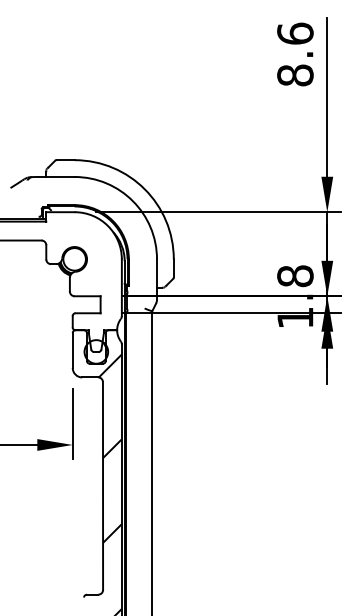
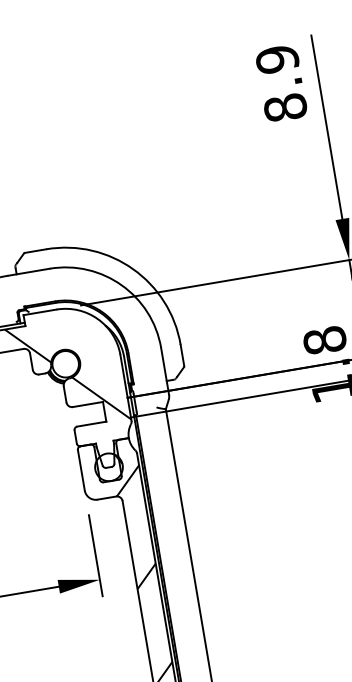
text: (295, 33) -> (277, 59), 8.6 -> 8.9
hatch: (74, 267) -> (67, 373), added

